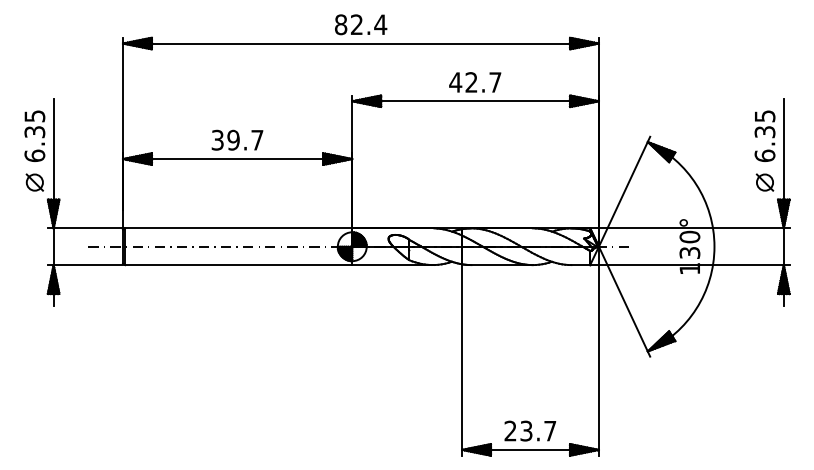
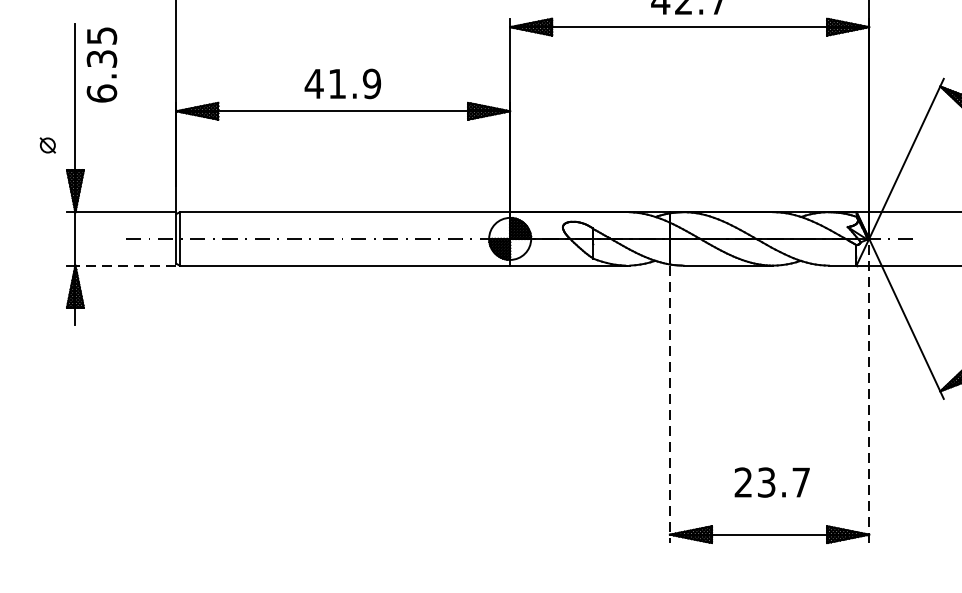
text: (34, 135) -> (101, 63), moved
text: (237, 139) -> (343, 82), 39.7 -> 41.9
part: (34, 182) -> (47, 145), size x0.6
line: (88, 265) -> (126, 266), solid -> dashed
line: (598, 350) -> (868, 389), solid -> dashed
line: (462, 360) -> (670, 404), solid -> dashed
text: (530, 430) -> (772, 481), moved

